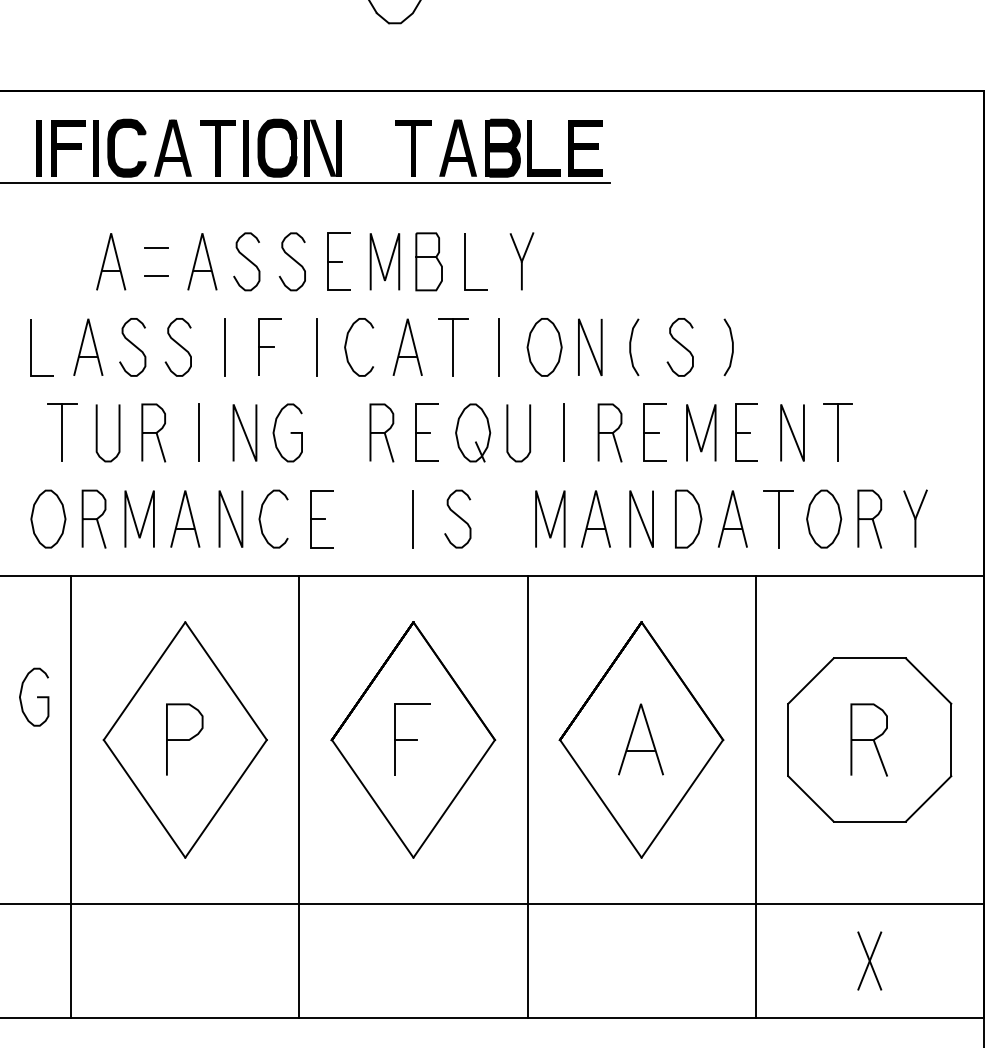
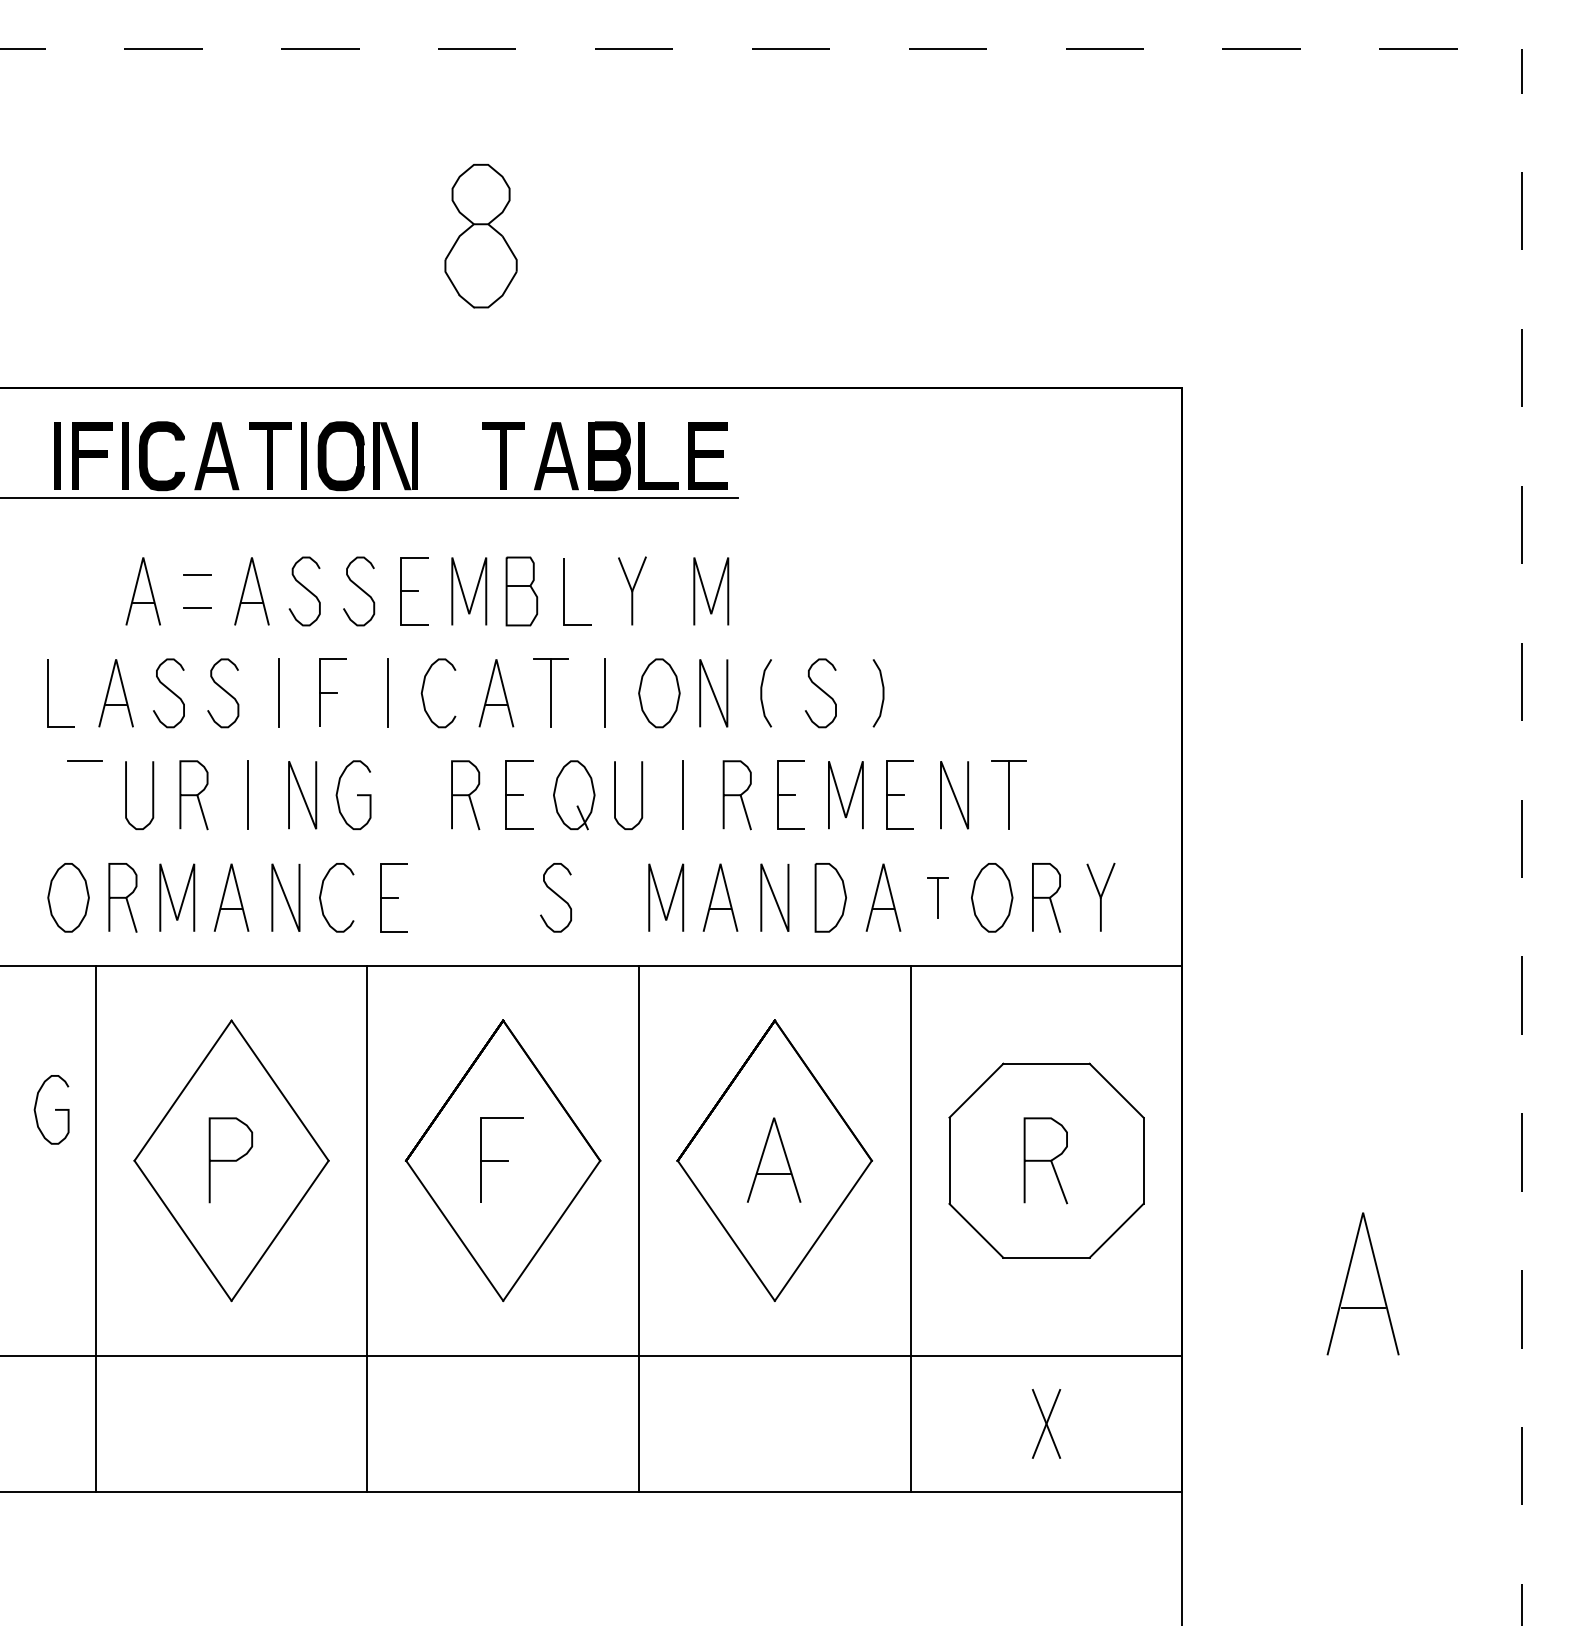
line: (592, 262) -> (716, 592), added
line: (62, 433) -> (85, 795), removed
line: (413, 518) -> (503, 897), removed
part: (778, 518) -> (937, 897), size x0.6

